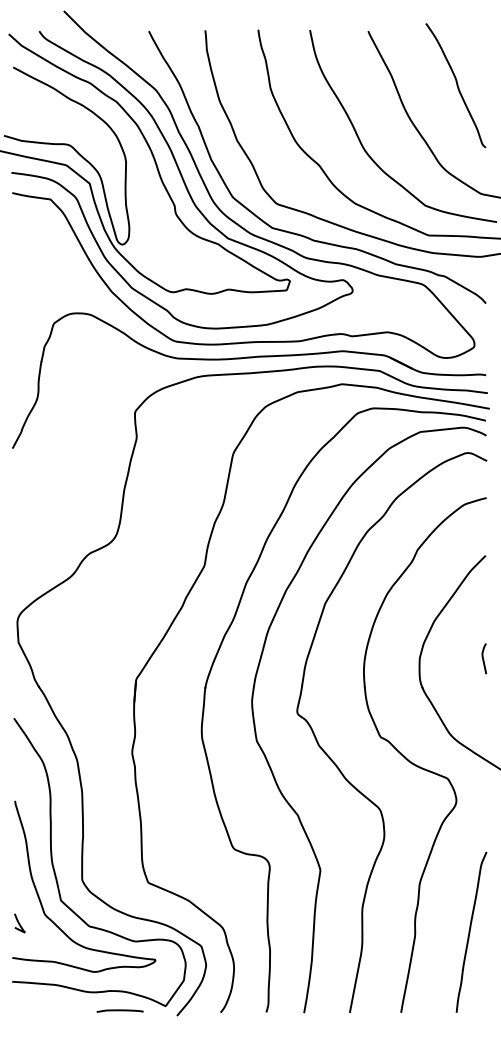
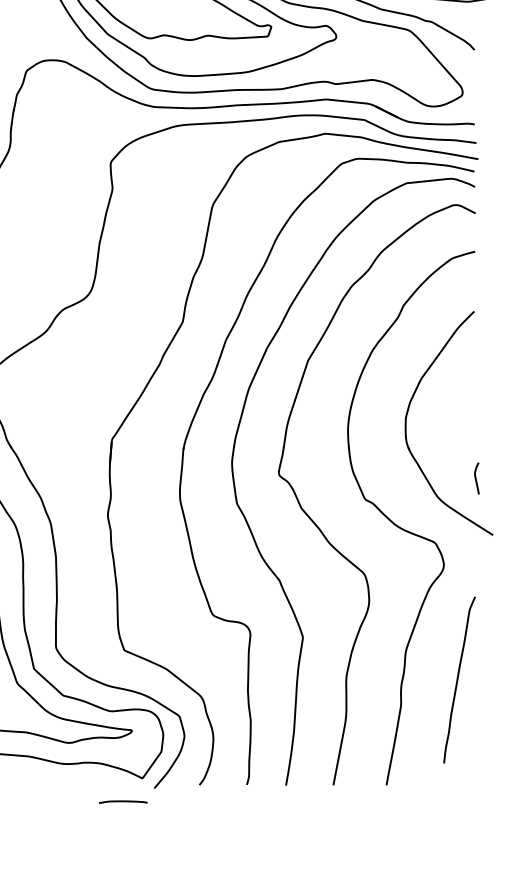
curve: (483, 658) -> (476, 478), moved
curve: (470, 931) -> (458, 679), moved
line: (119, 1010) -> (122, 801), moved

